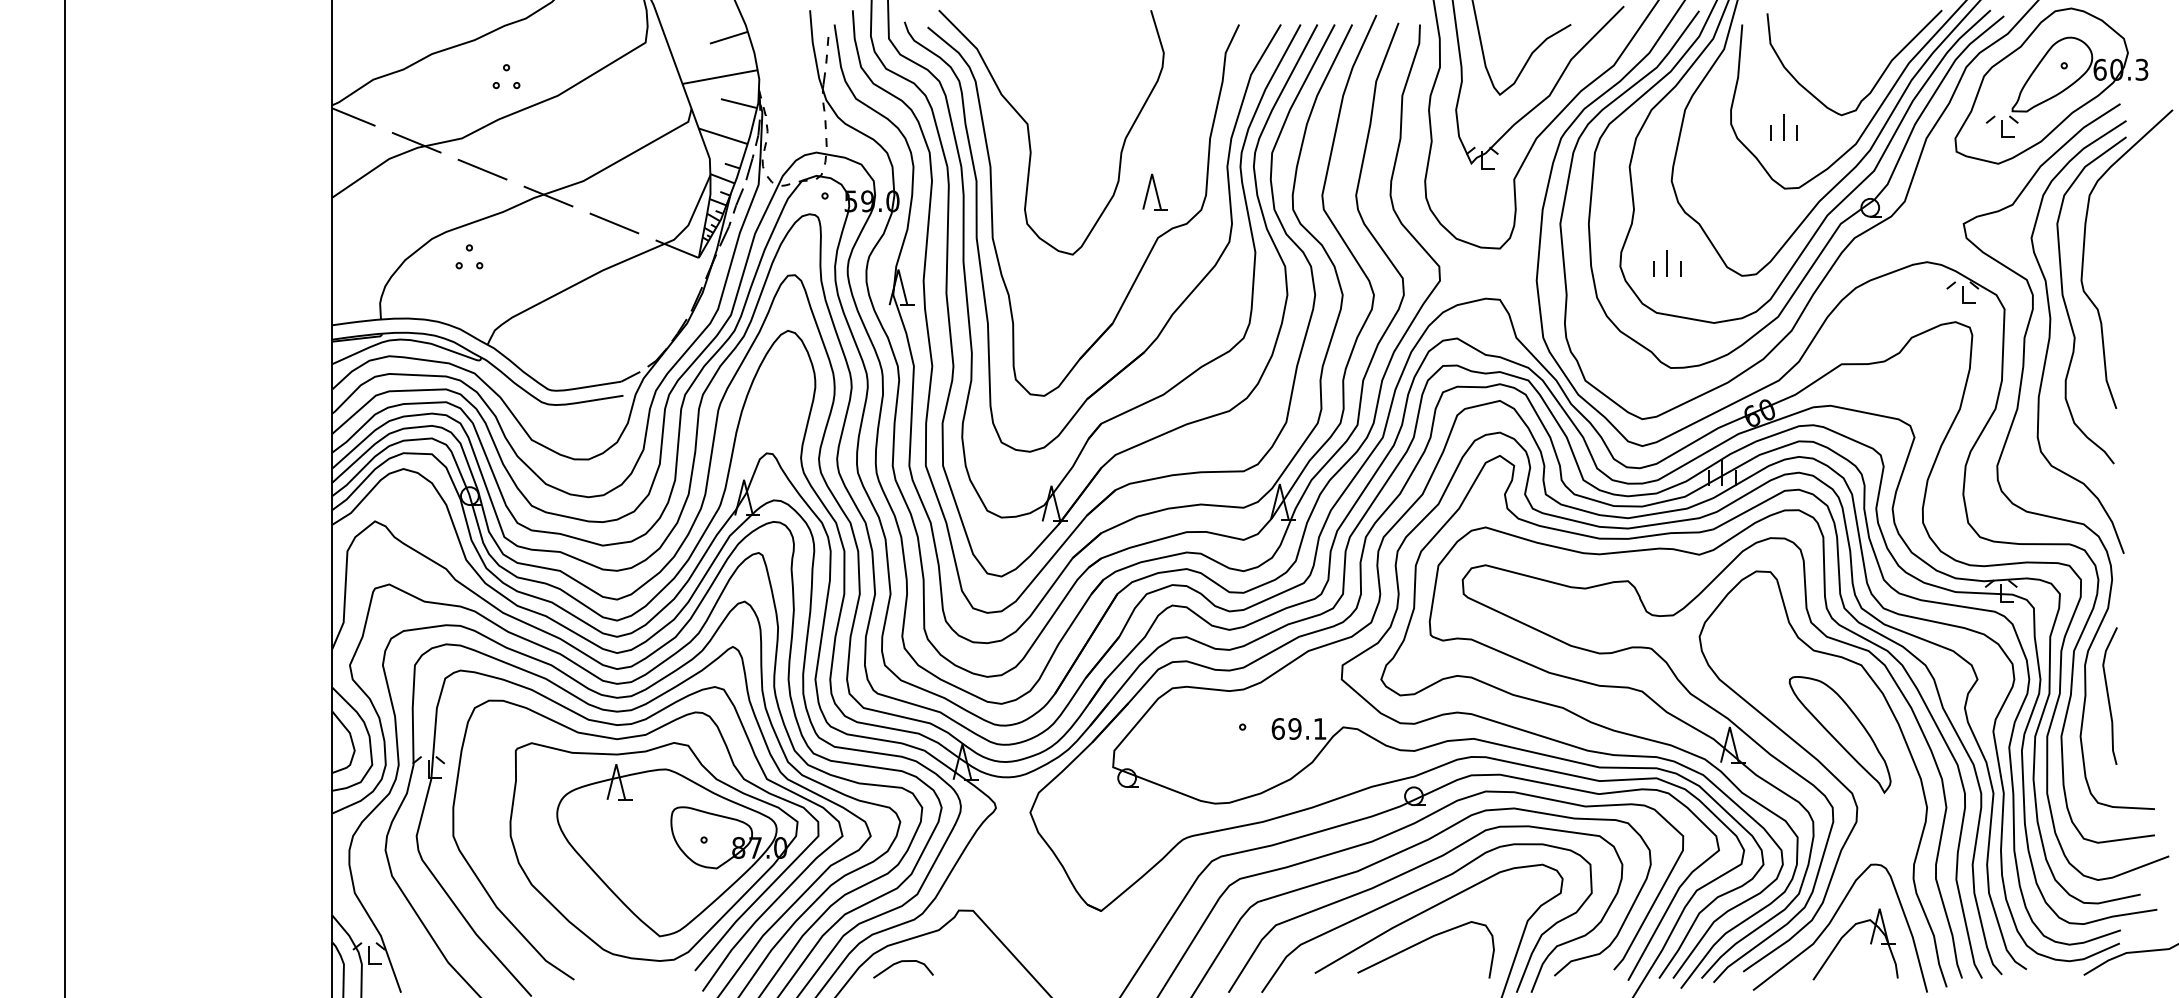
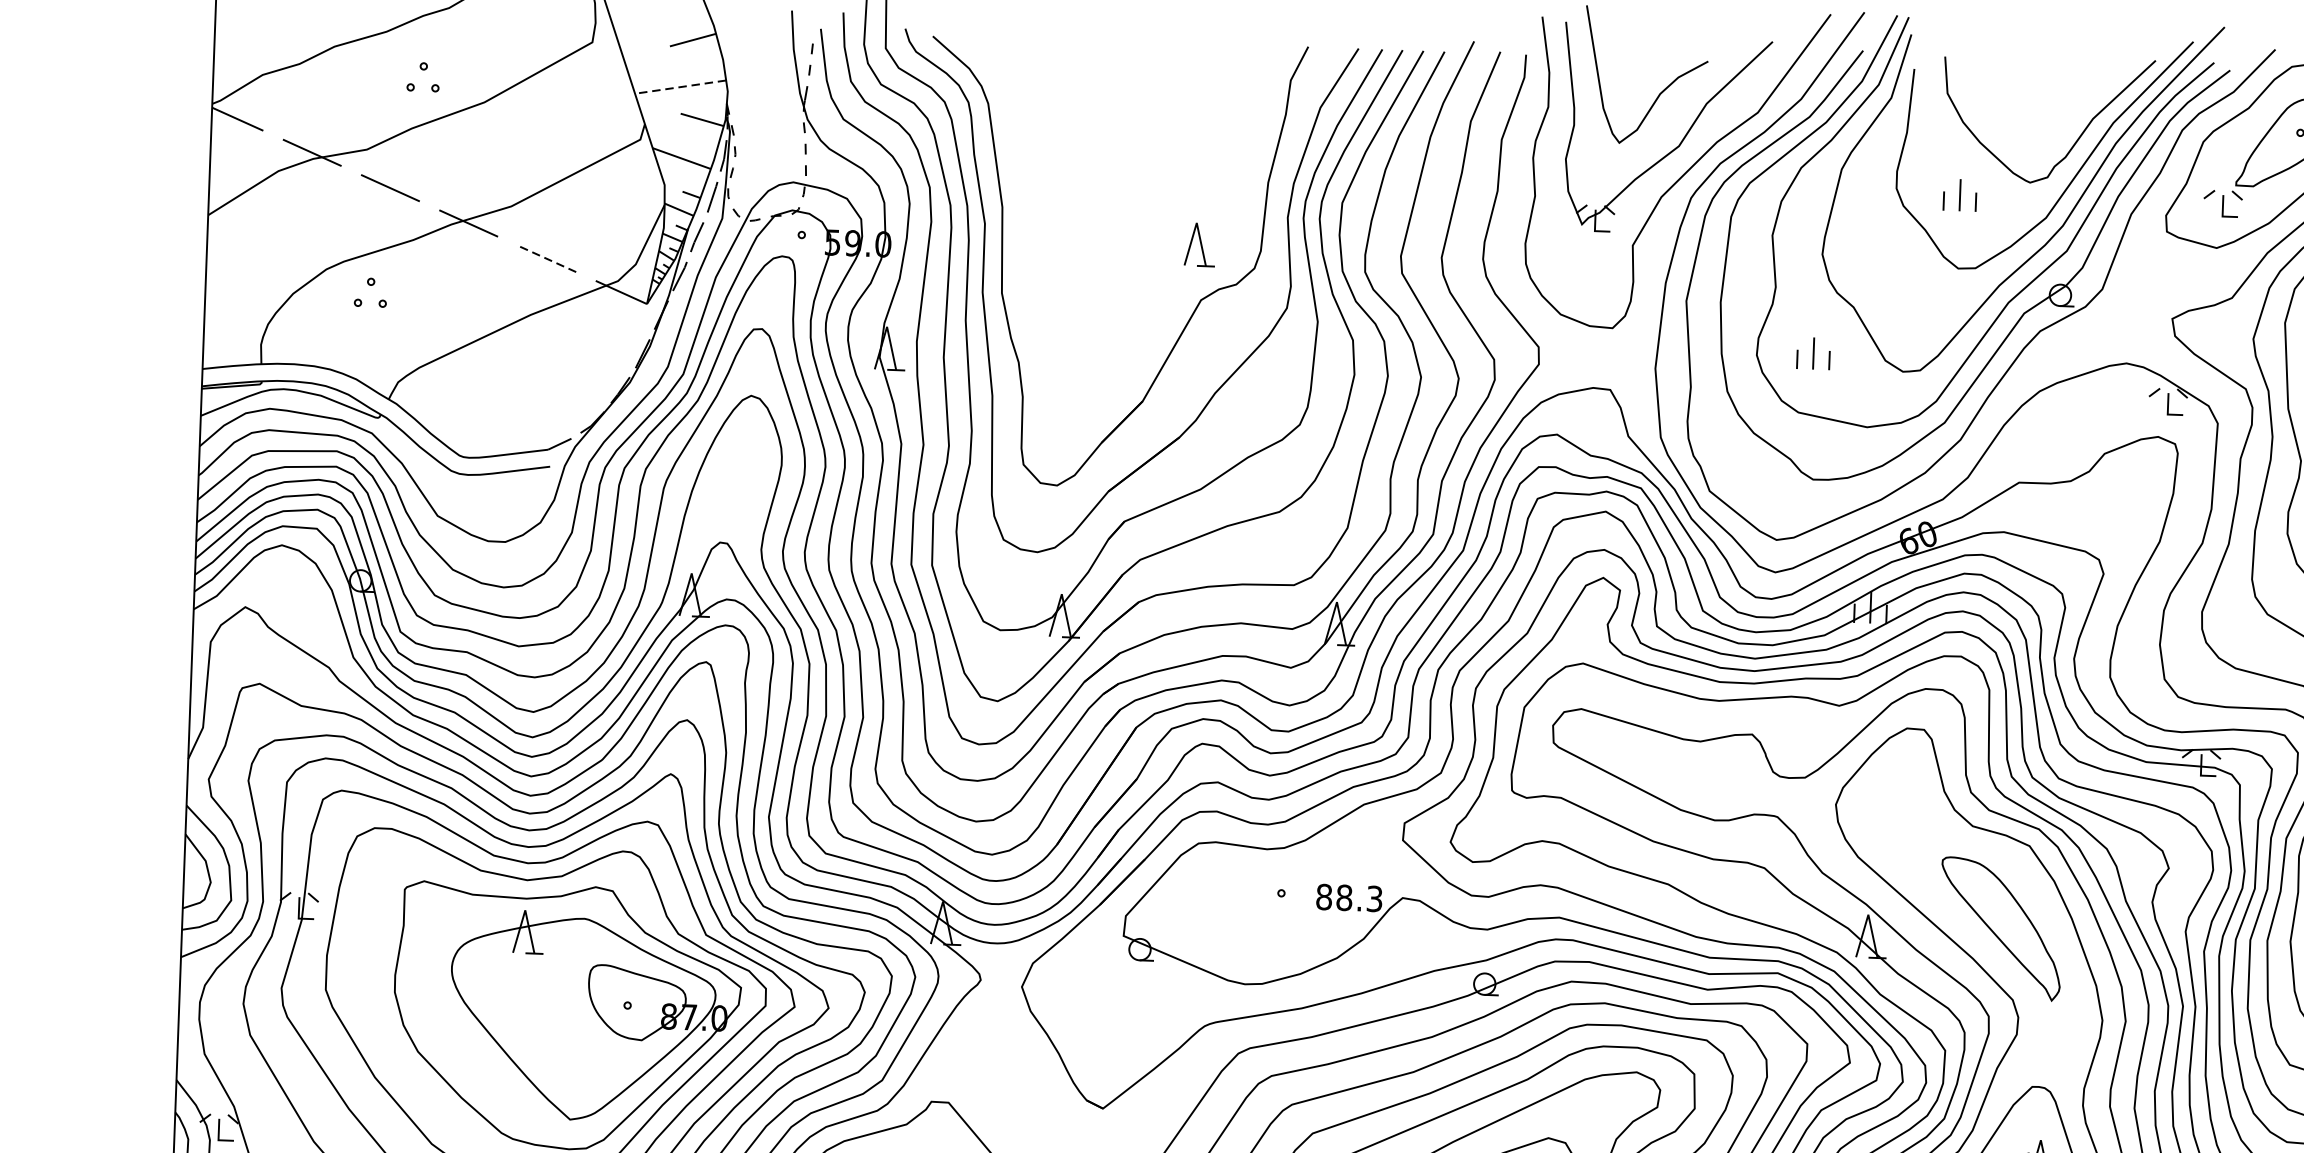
line: (719, 77) -> (679, 87), solid -> dashed
curve: (1030, 138) -> (1051, 174), removed
line: (614, 223) -> (546, 258), solid -> dashed
text: (1298, 728) -> (1348, 897), 69.1 -> 88.3

